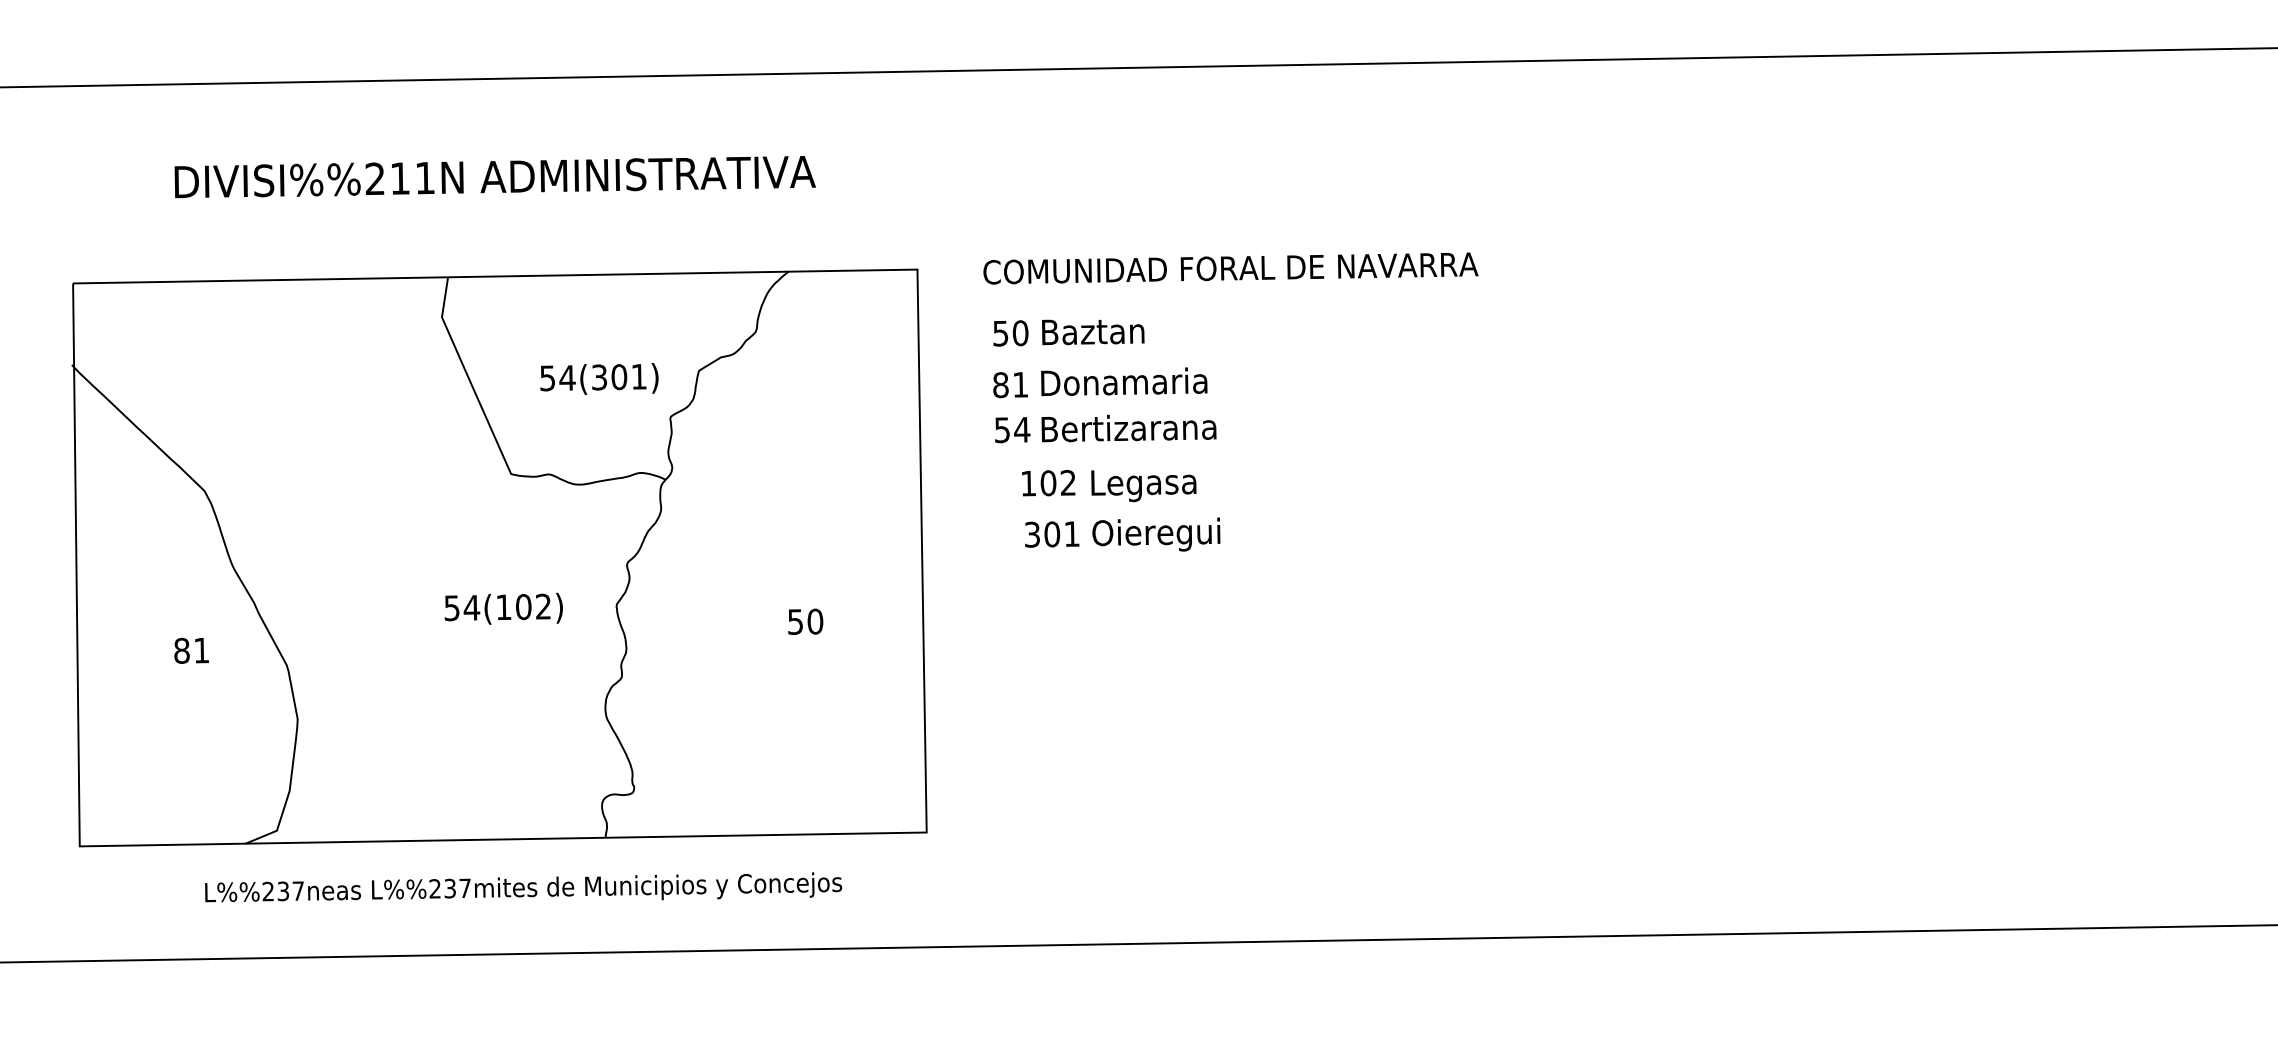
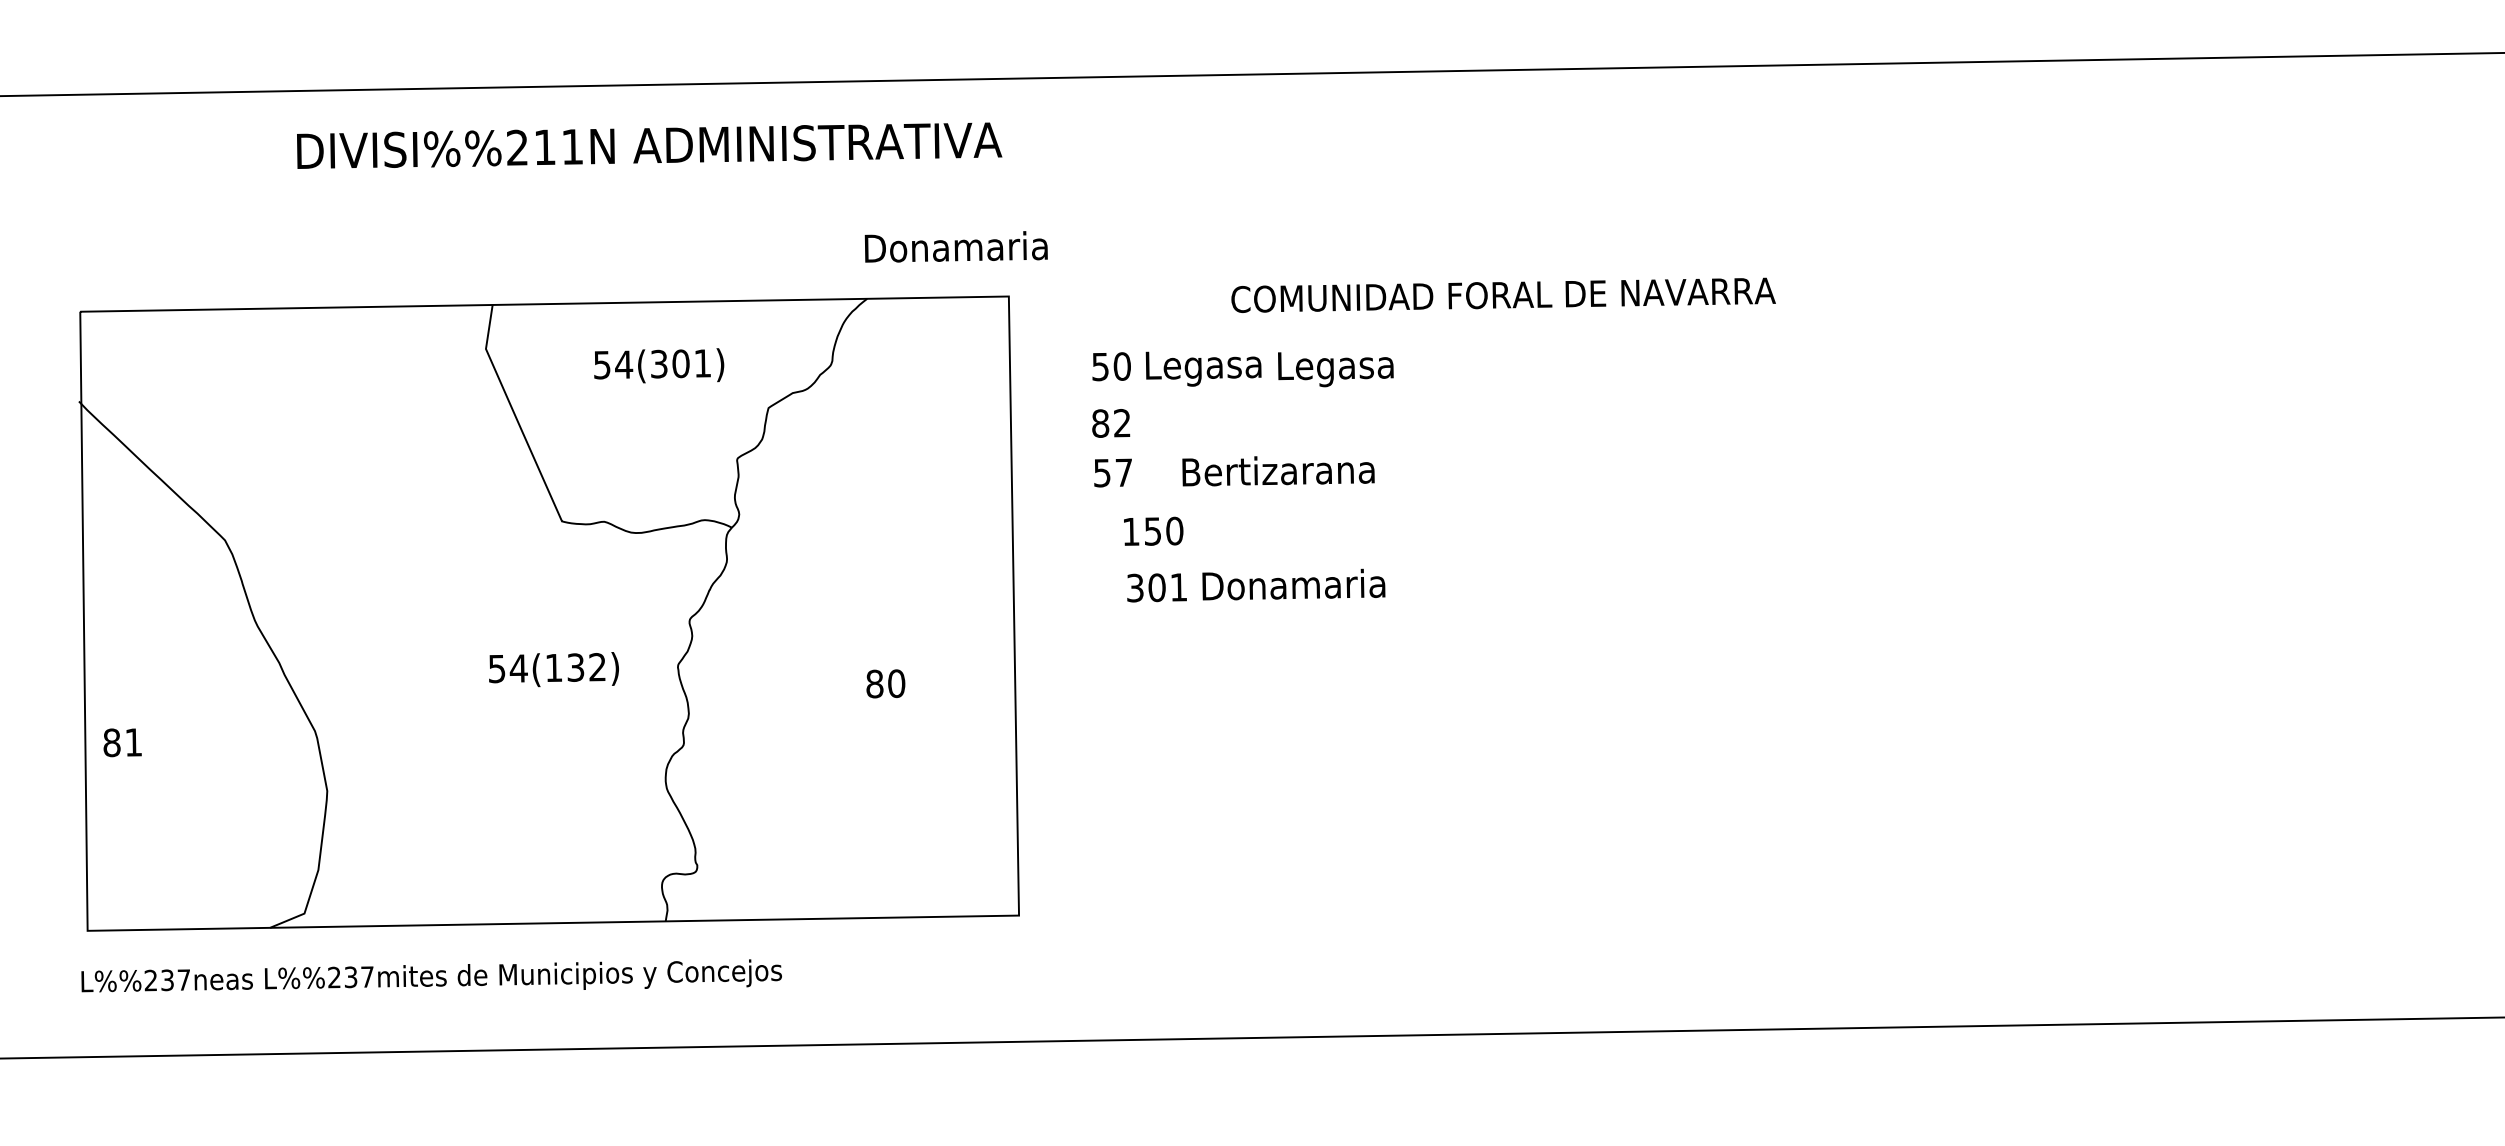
text: (495, 176) -> (649, 145), moved
text: (1230, 267) -> (1503, 294), moved
text: (1096, 335) -> (1205, 368), Baztan -> Legasa
text: (599, 378) -> (659, 365), moved
text: (1123, 381) -> (955, 246), moved
text: (1020, 385) -> (1122, 423), 81 -> 82
text: (1128, 428) -> (1278, 471), moved
text: (1022, 429) -> (1124, 472), 54 -> 57
text: (1058, 482) -> (1163, 530), 102 -> 150
text: (1143, 485) -> (1335, 369), moved
text: (1176, 534) -> (1293, 587), Oieregui -> Donamaria
text: (523, 606) -> (575, 667), 54(102) -> 54(132)
text: (795, 621) -> (874, 683), 50 -> 80
text: (191, 650) -> (122, 742), moved
text: (523, 886) -> (431, 975), moved

